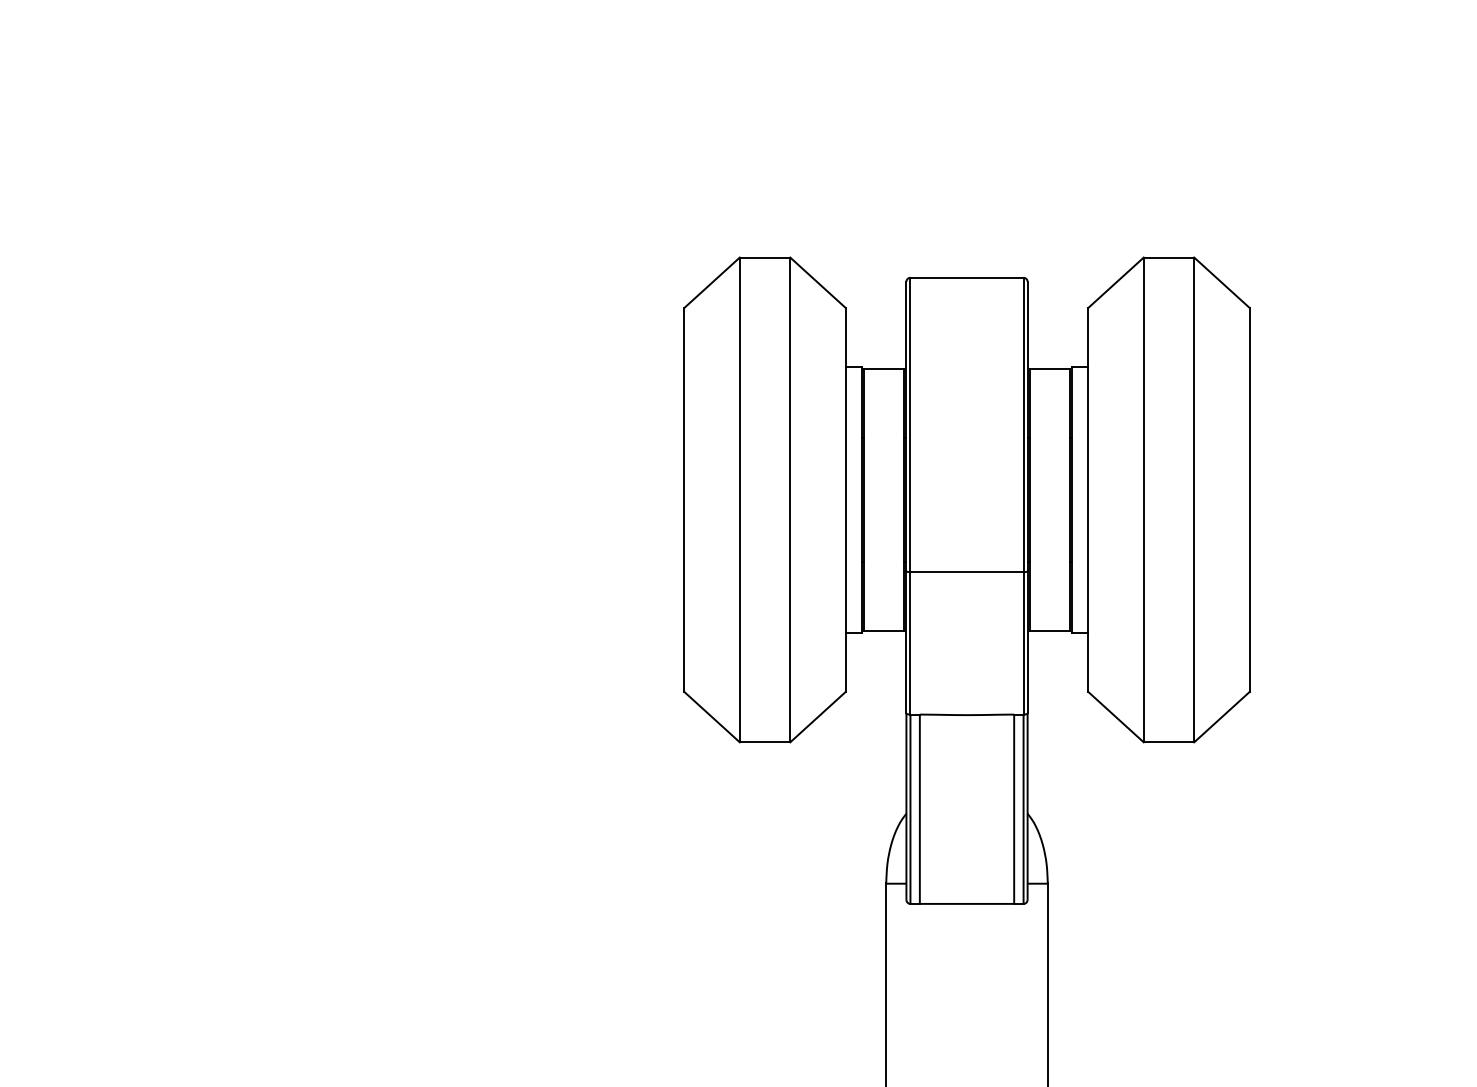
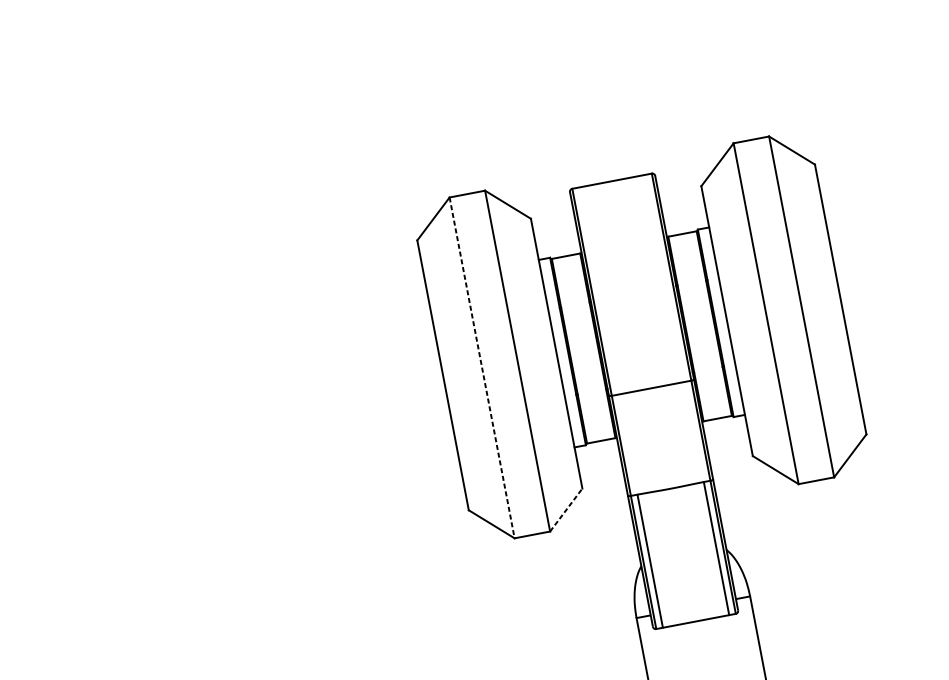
line: (739, 500) -> (481, 368), solid -> dashed
line: (818, 717) -> (566, 510), solid -> dashed

